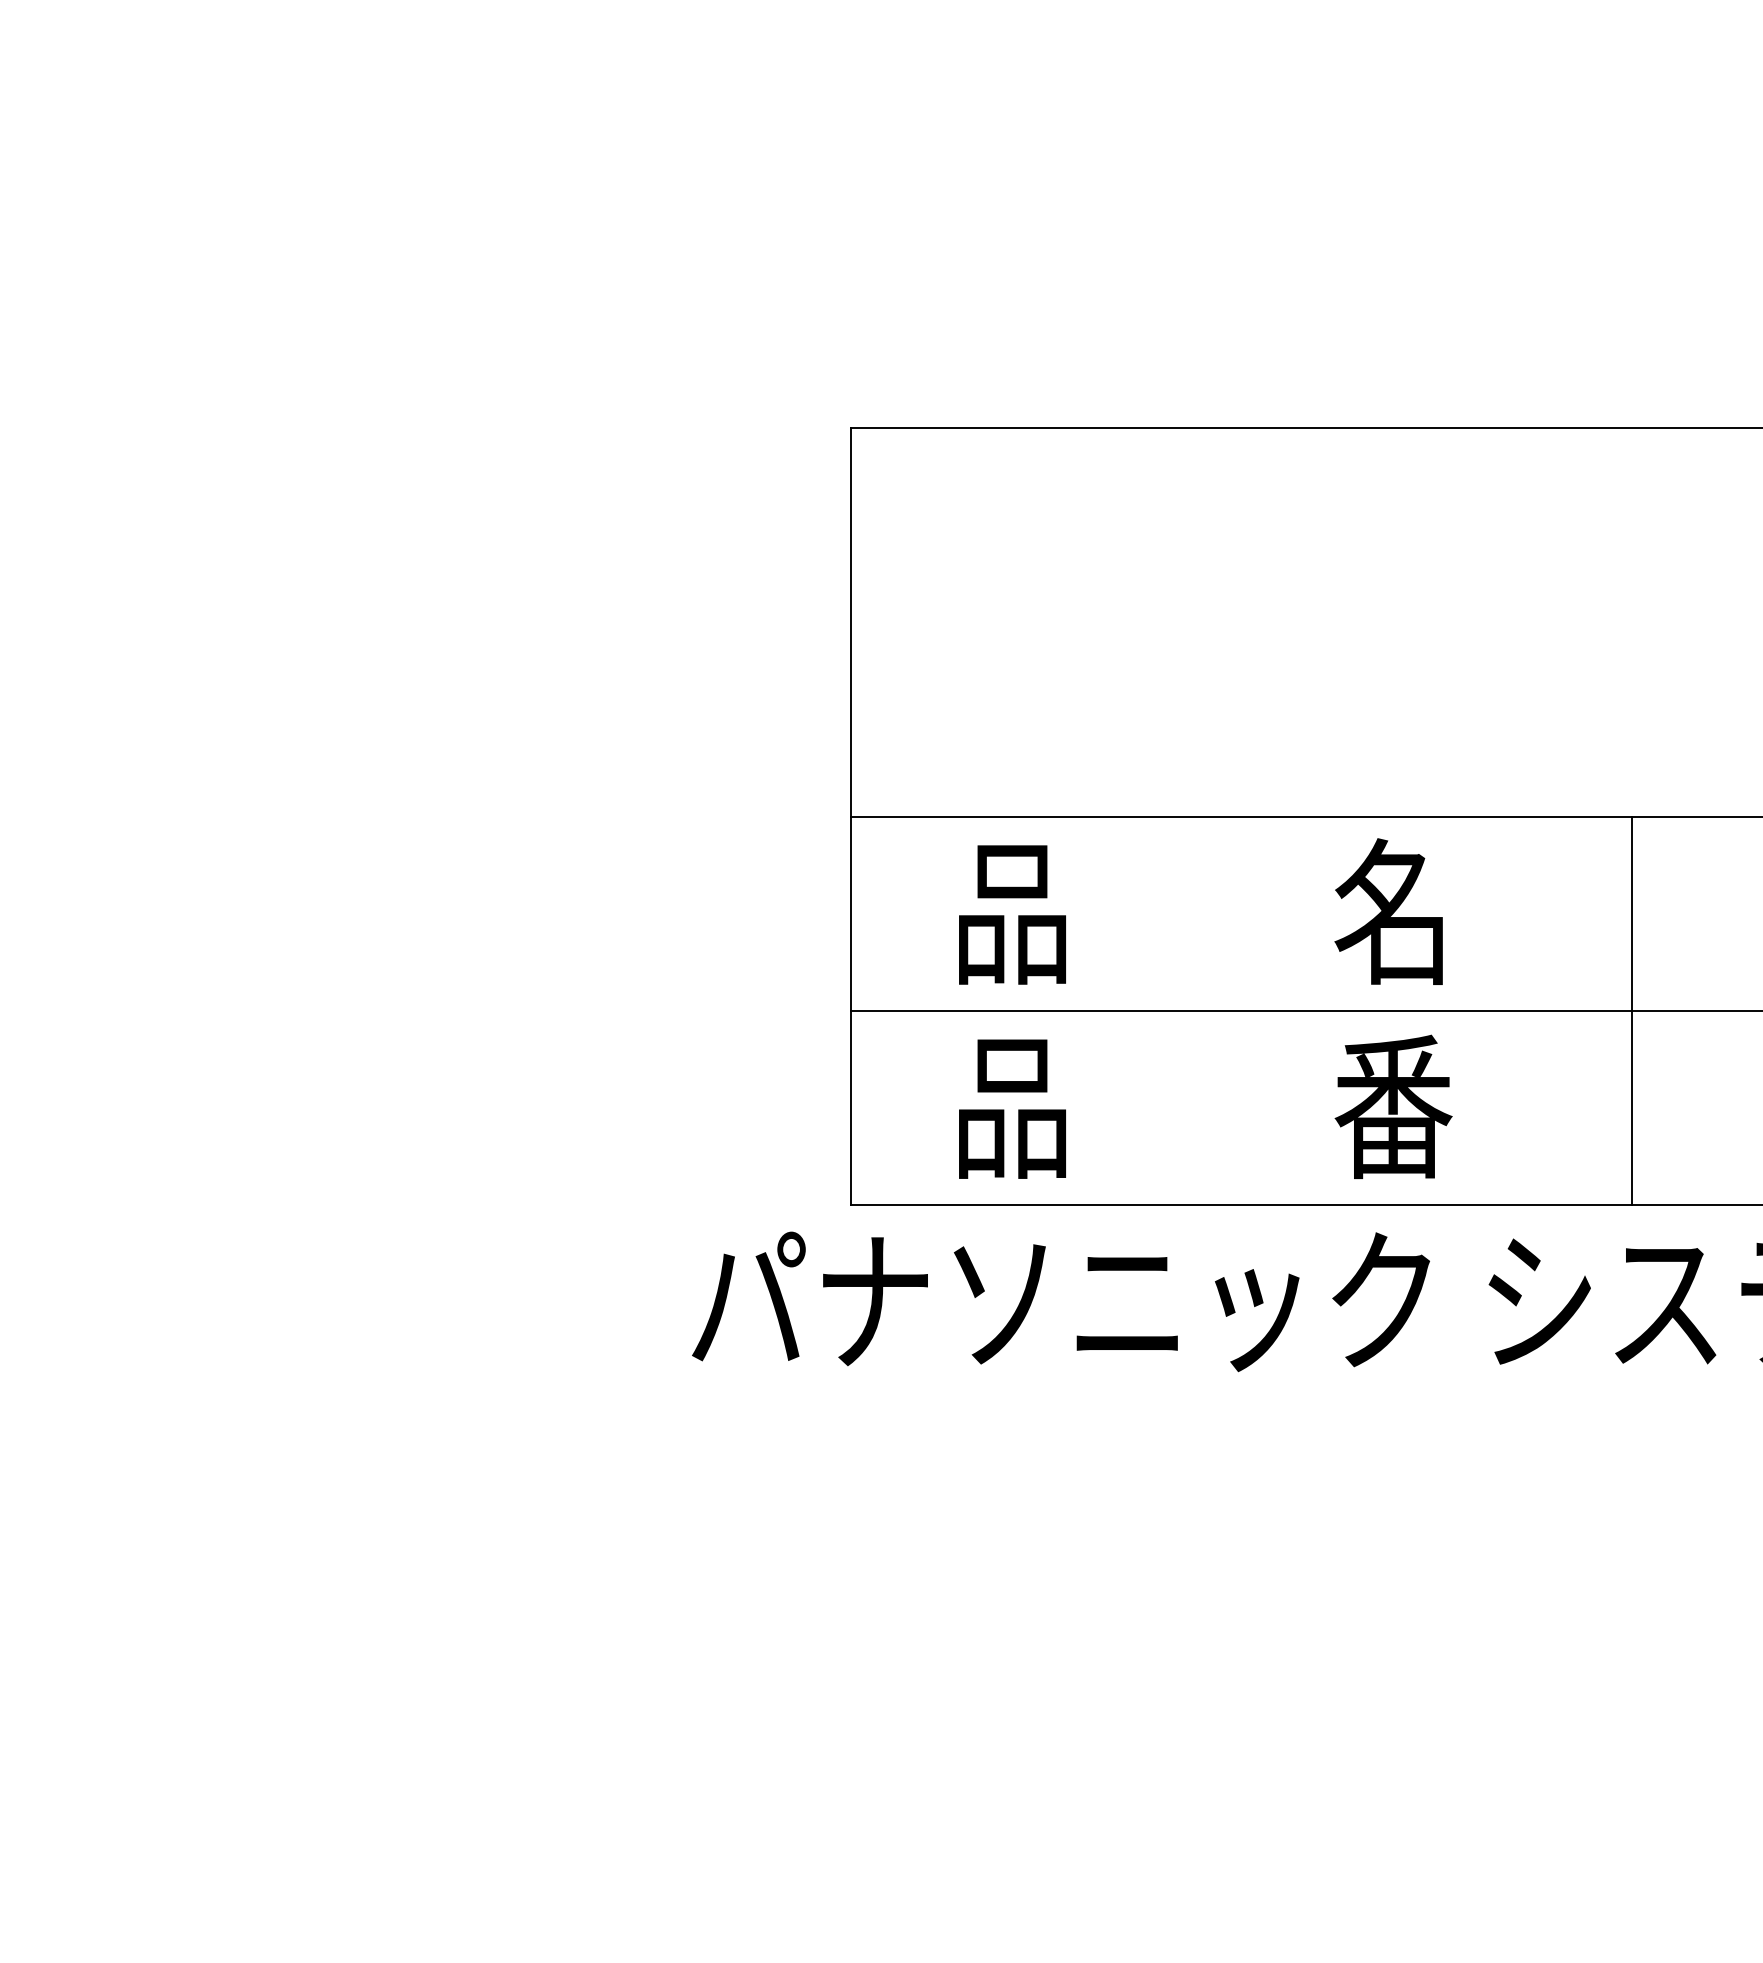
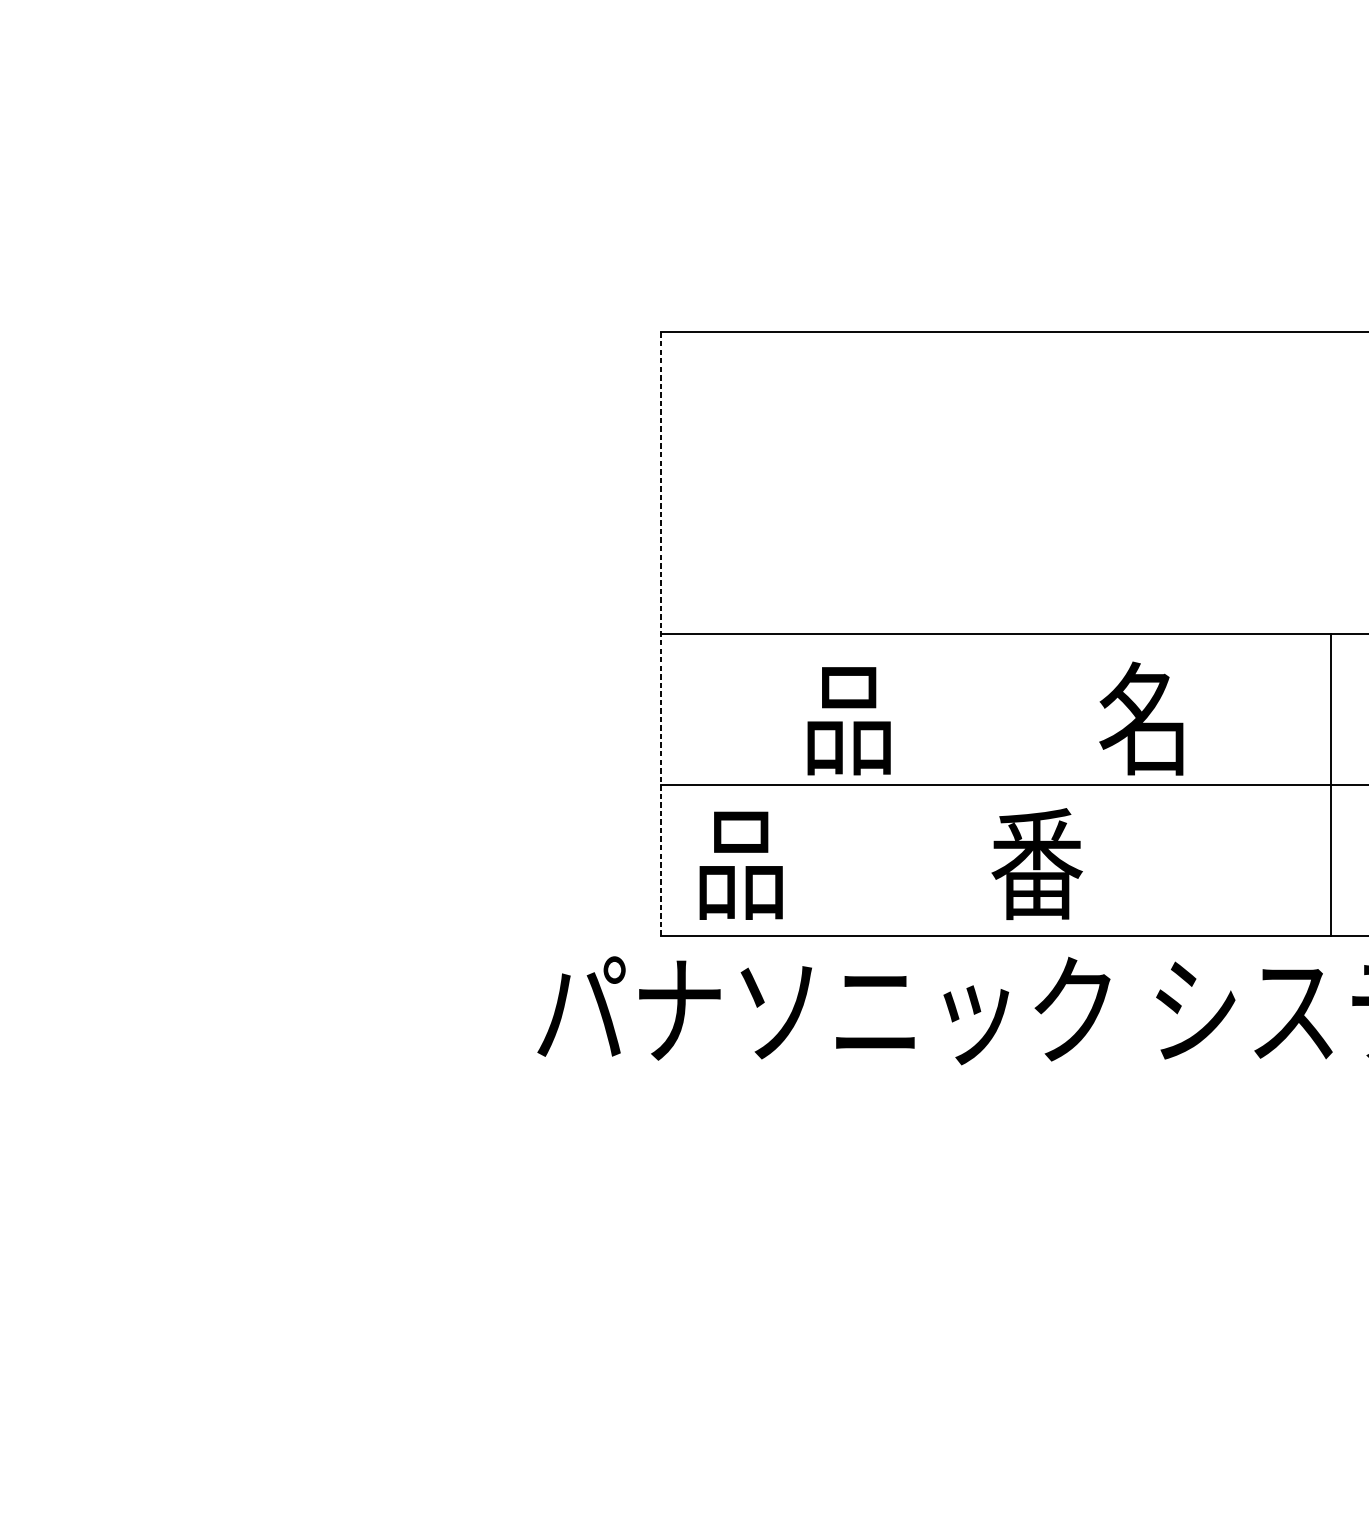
line: (851, 817) -> (661, 634), solid -> dashed
text: (1200, 911) -> (995, 718), moved
line: (1632, 1010) -> (1331, 784), moved
text: (1205, 1106) -> (891, 863), moved

